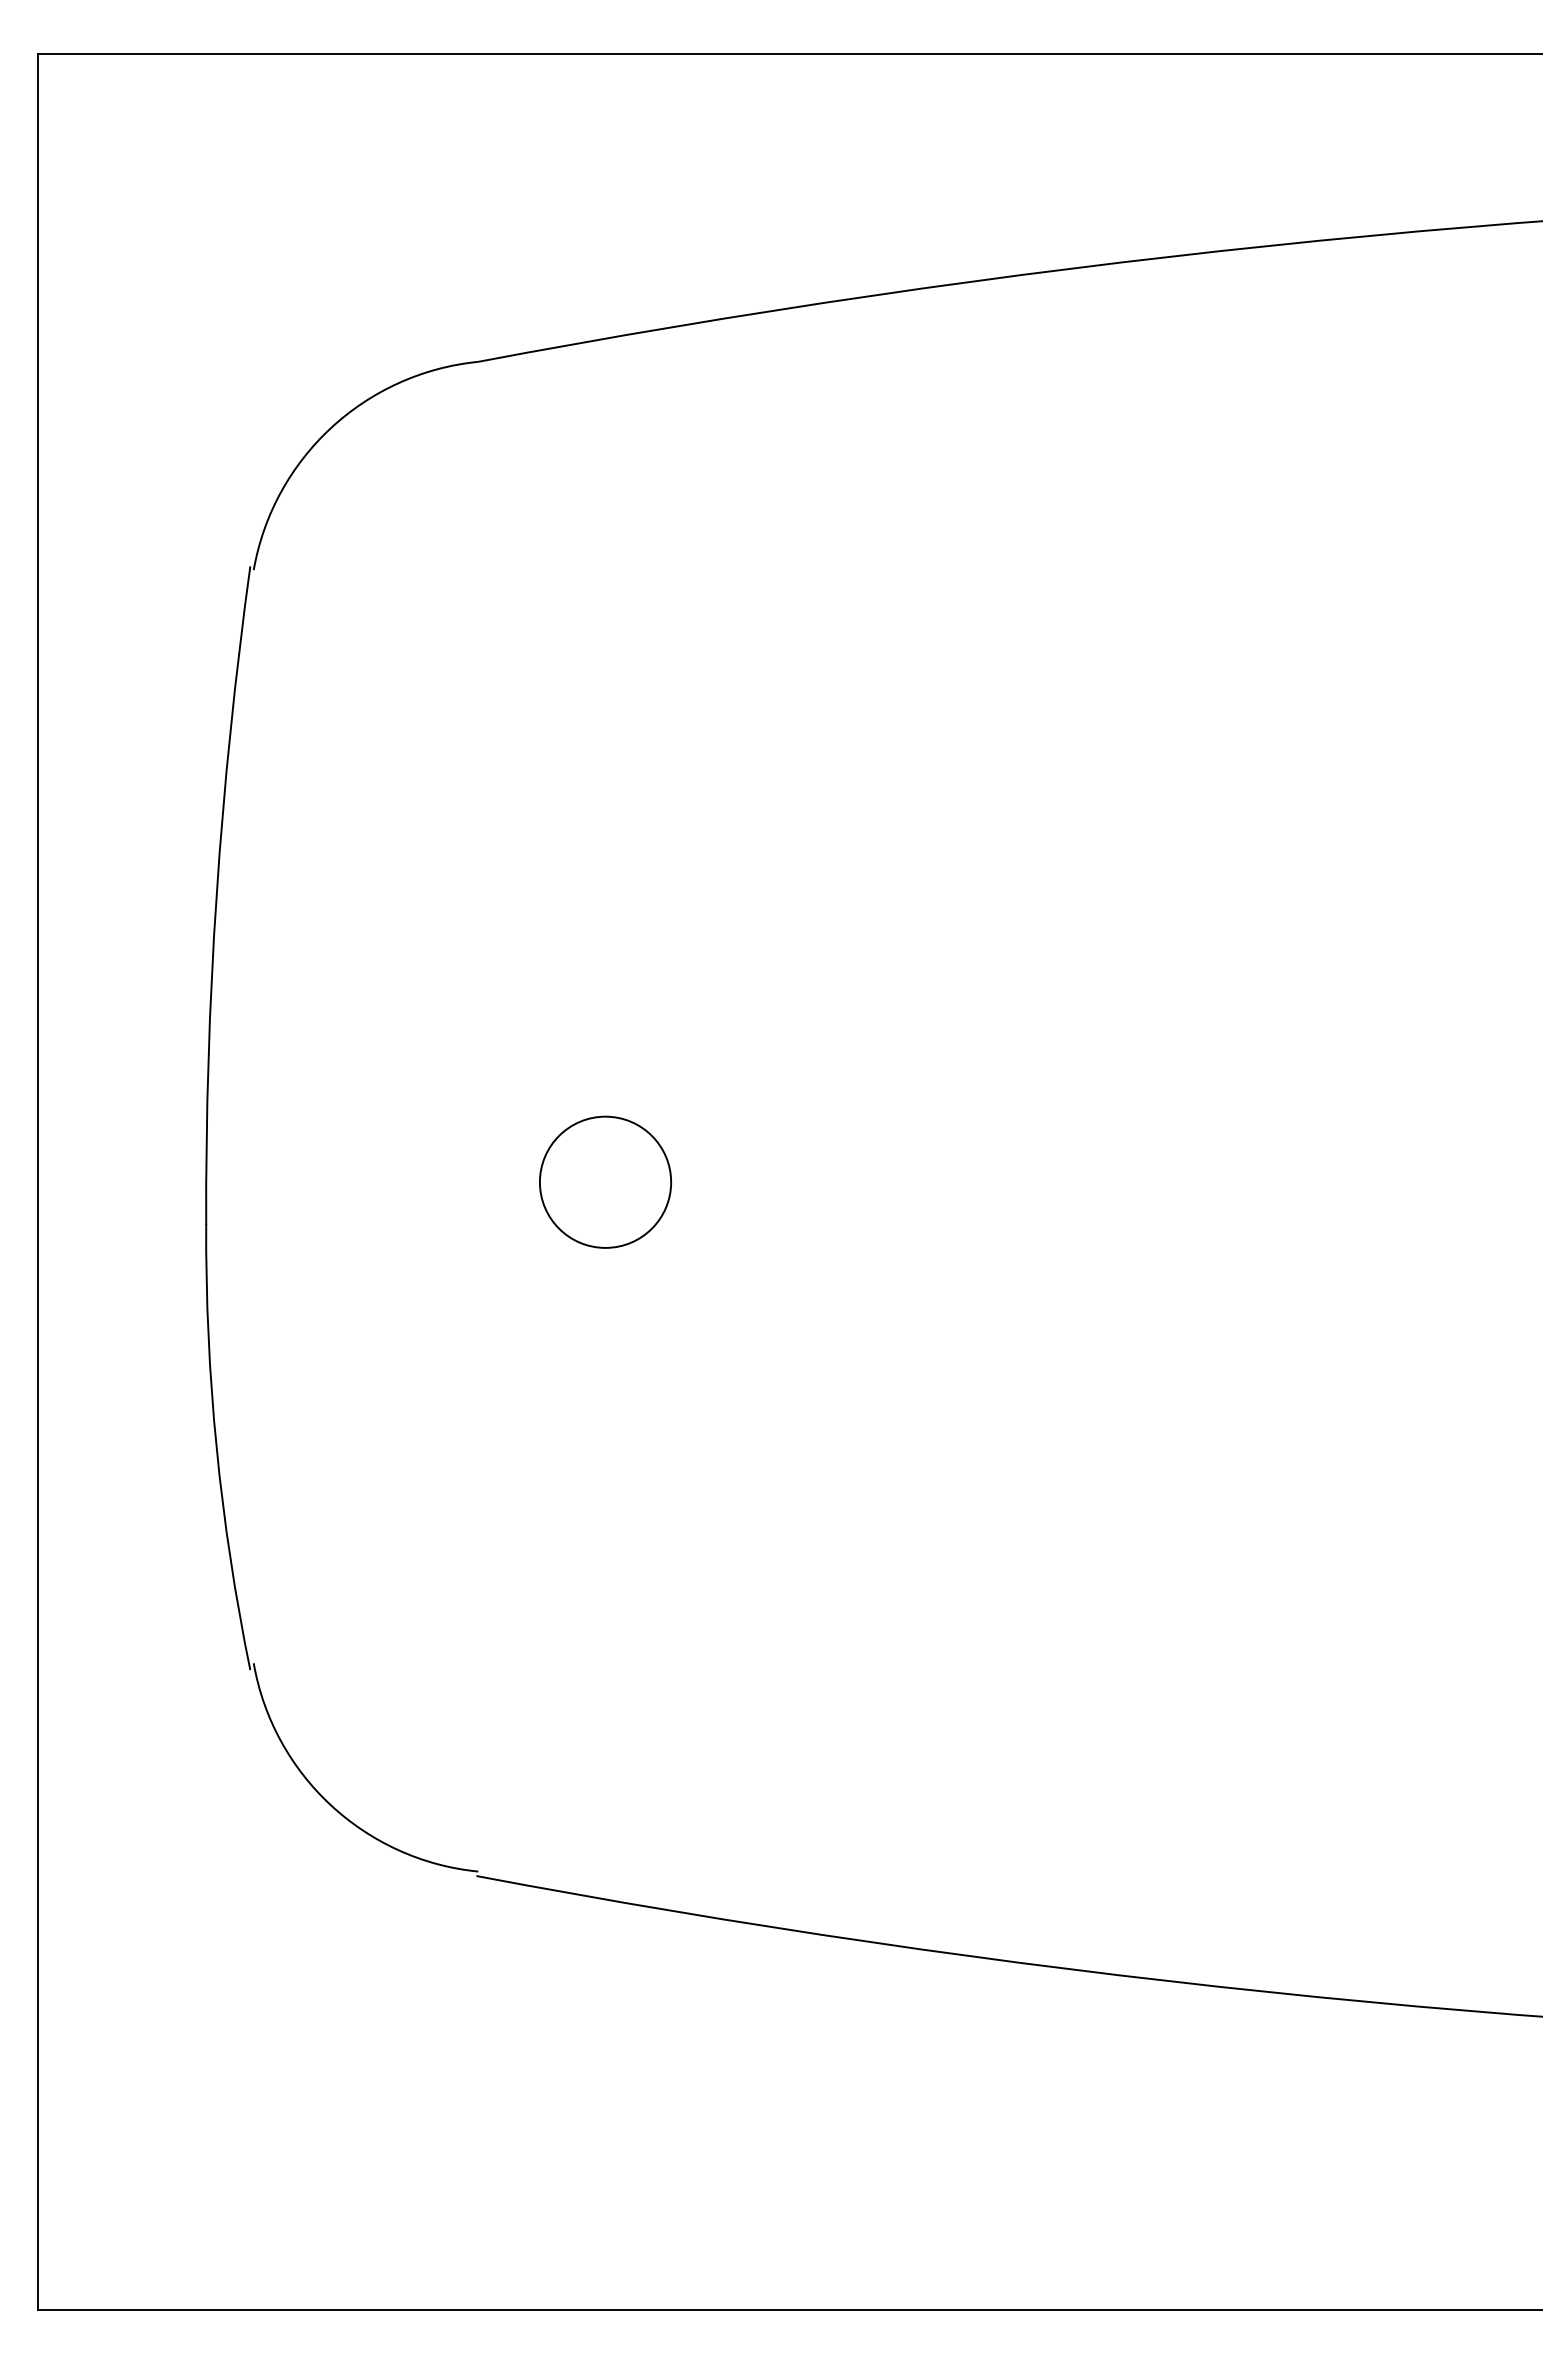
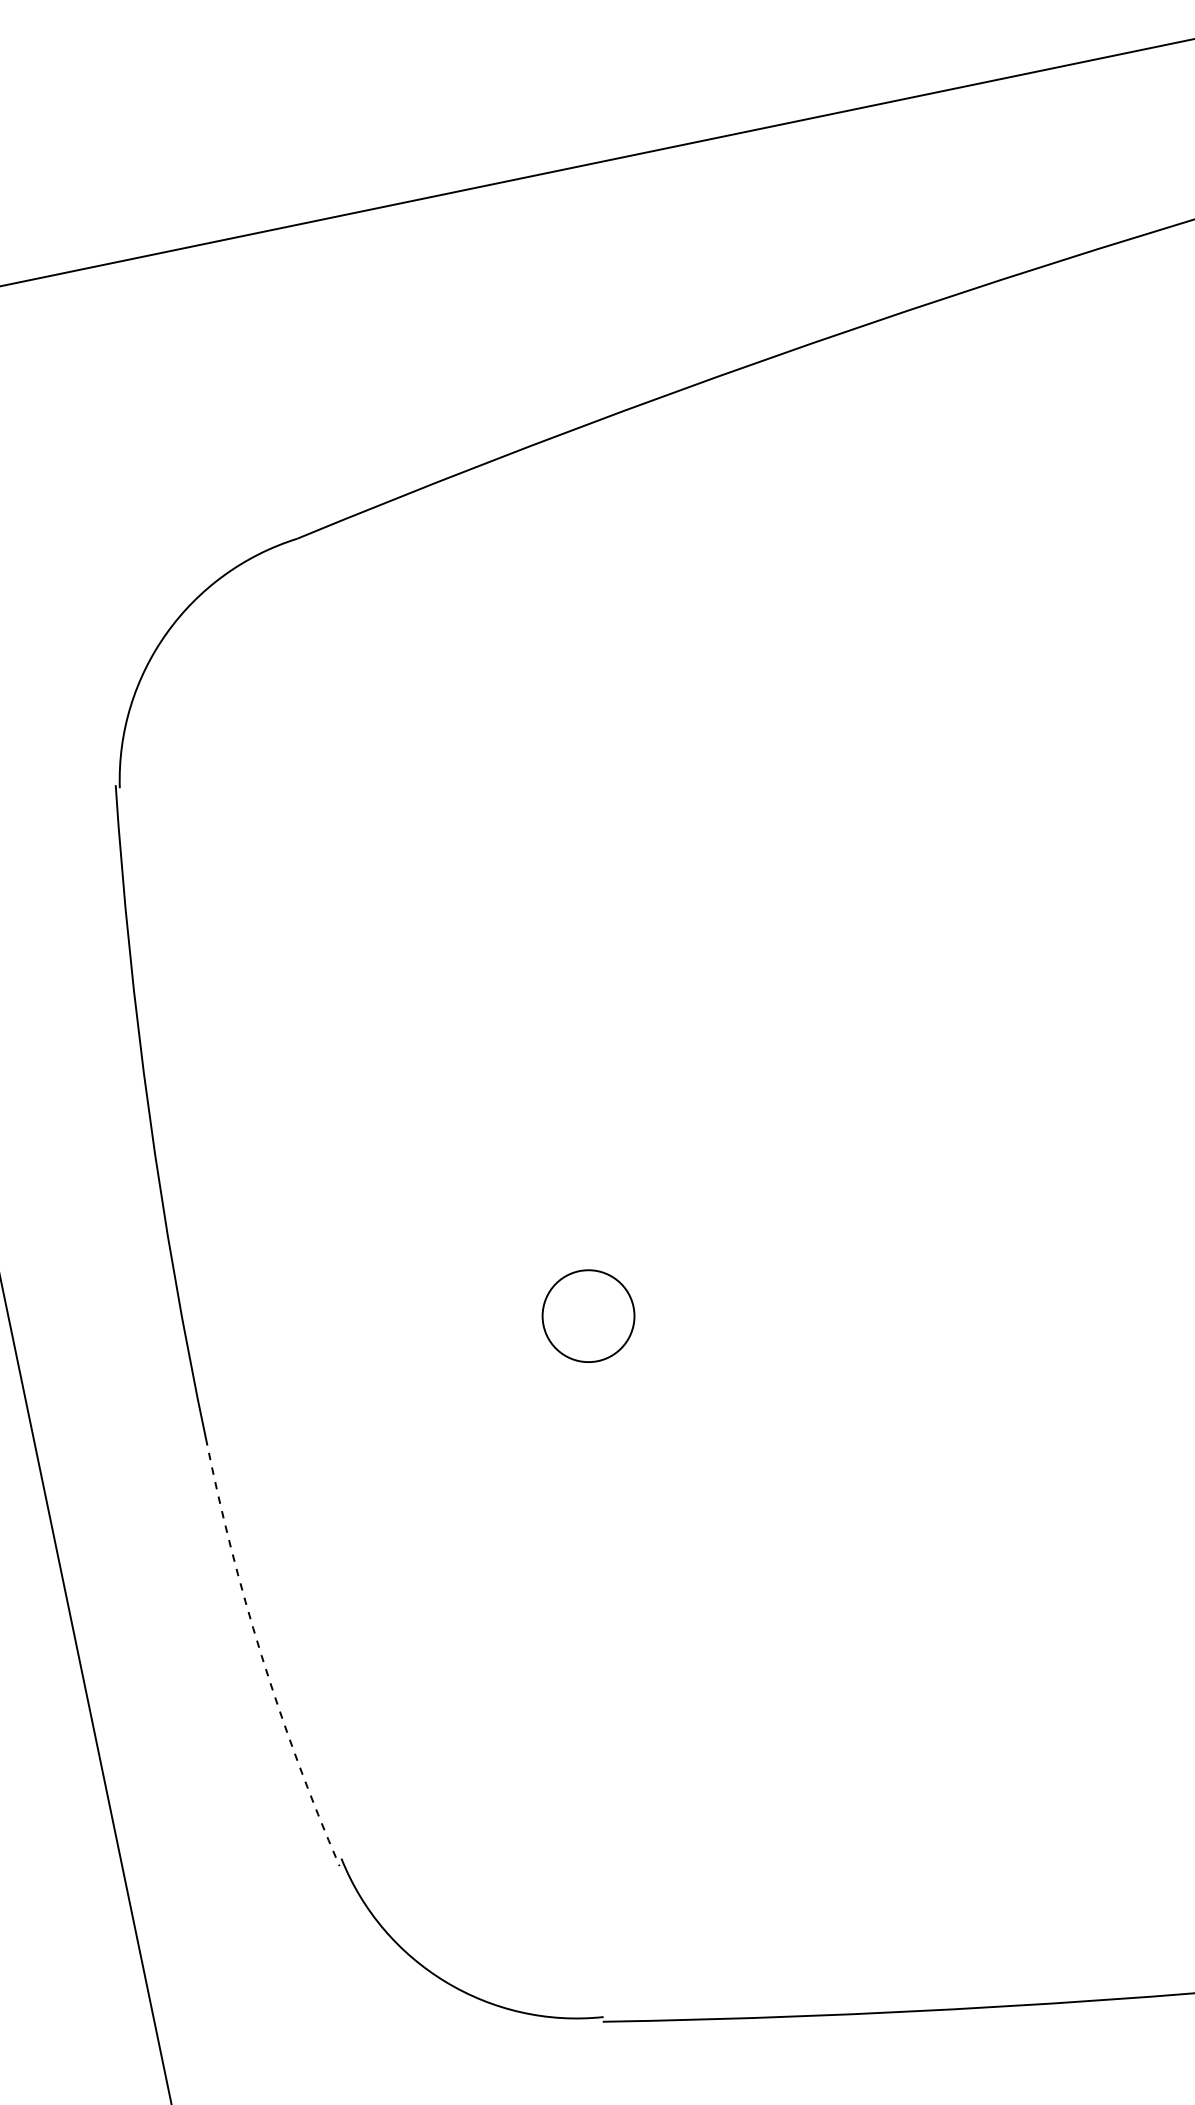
circle: (605, 1181) -> (588, 1315), size x0.7
arc: (216, 1448) -> (261, 1655), solid -> dashed

